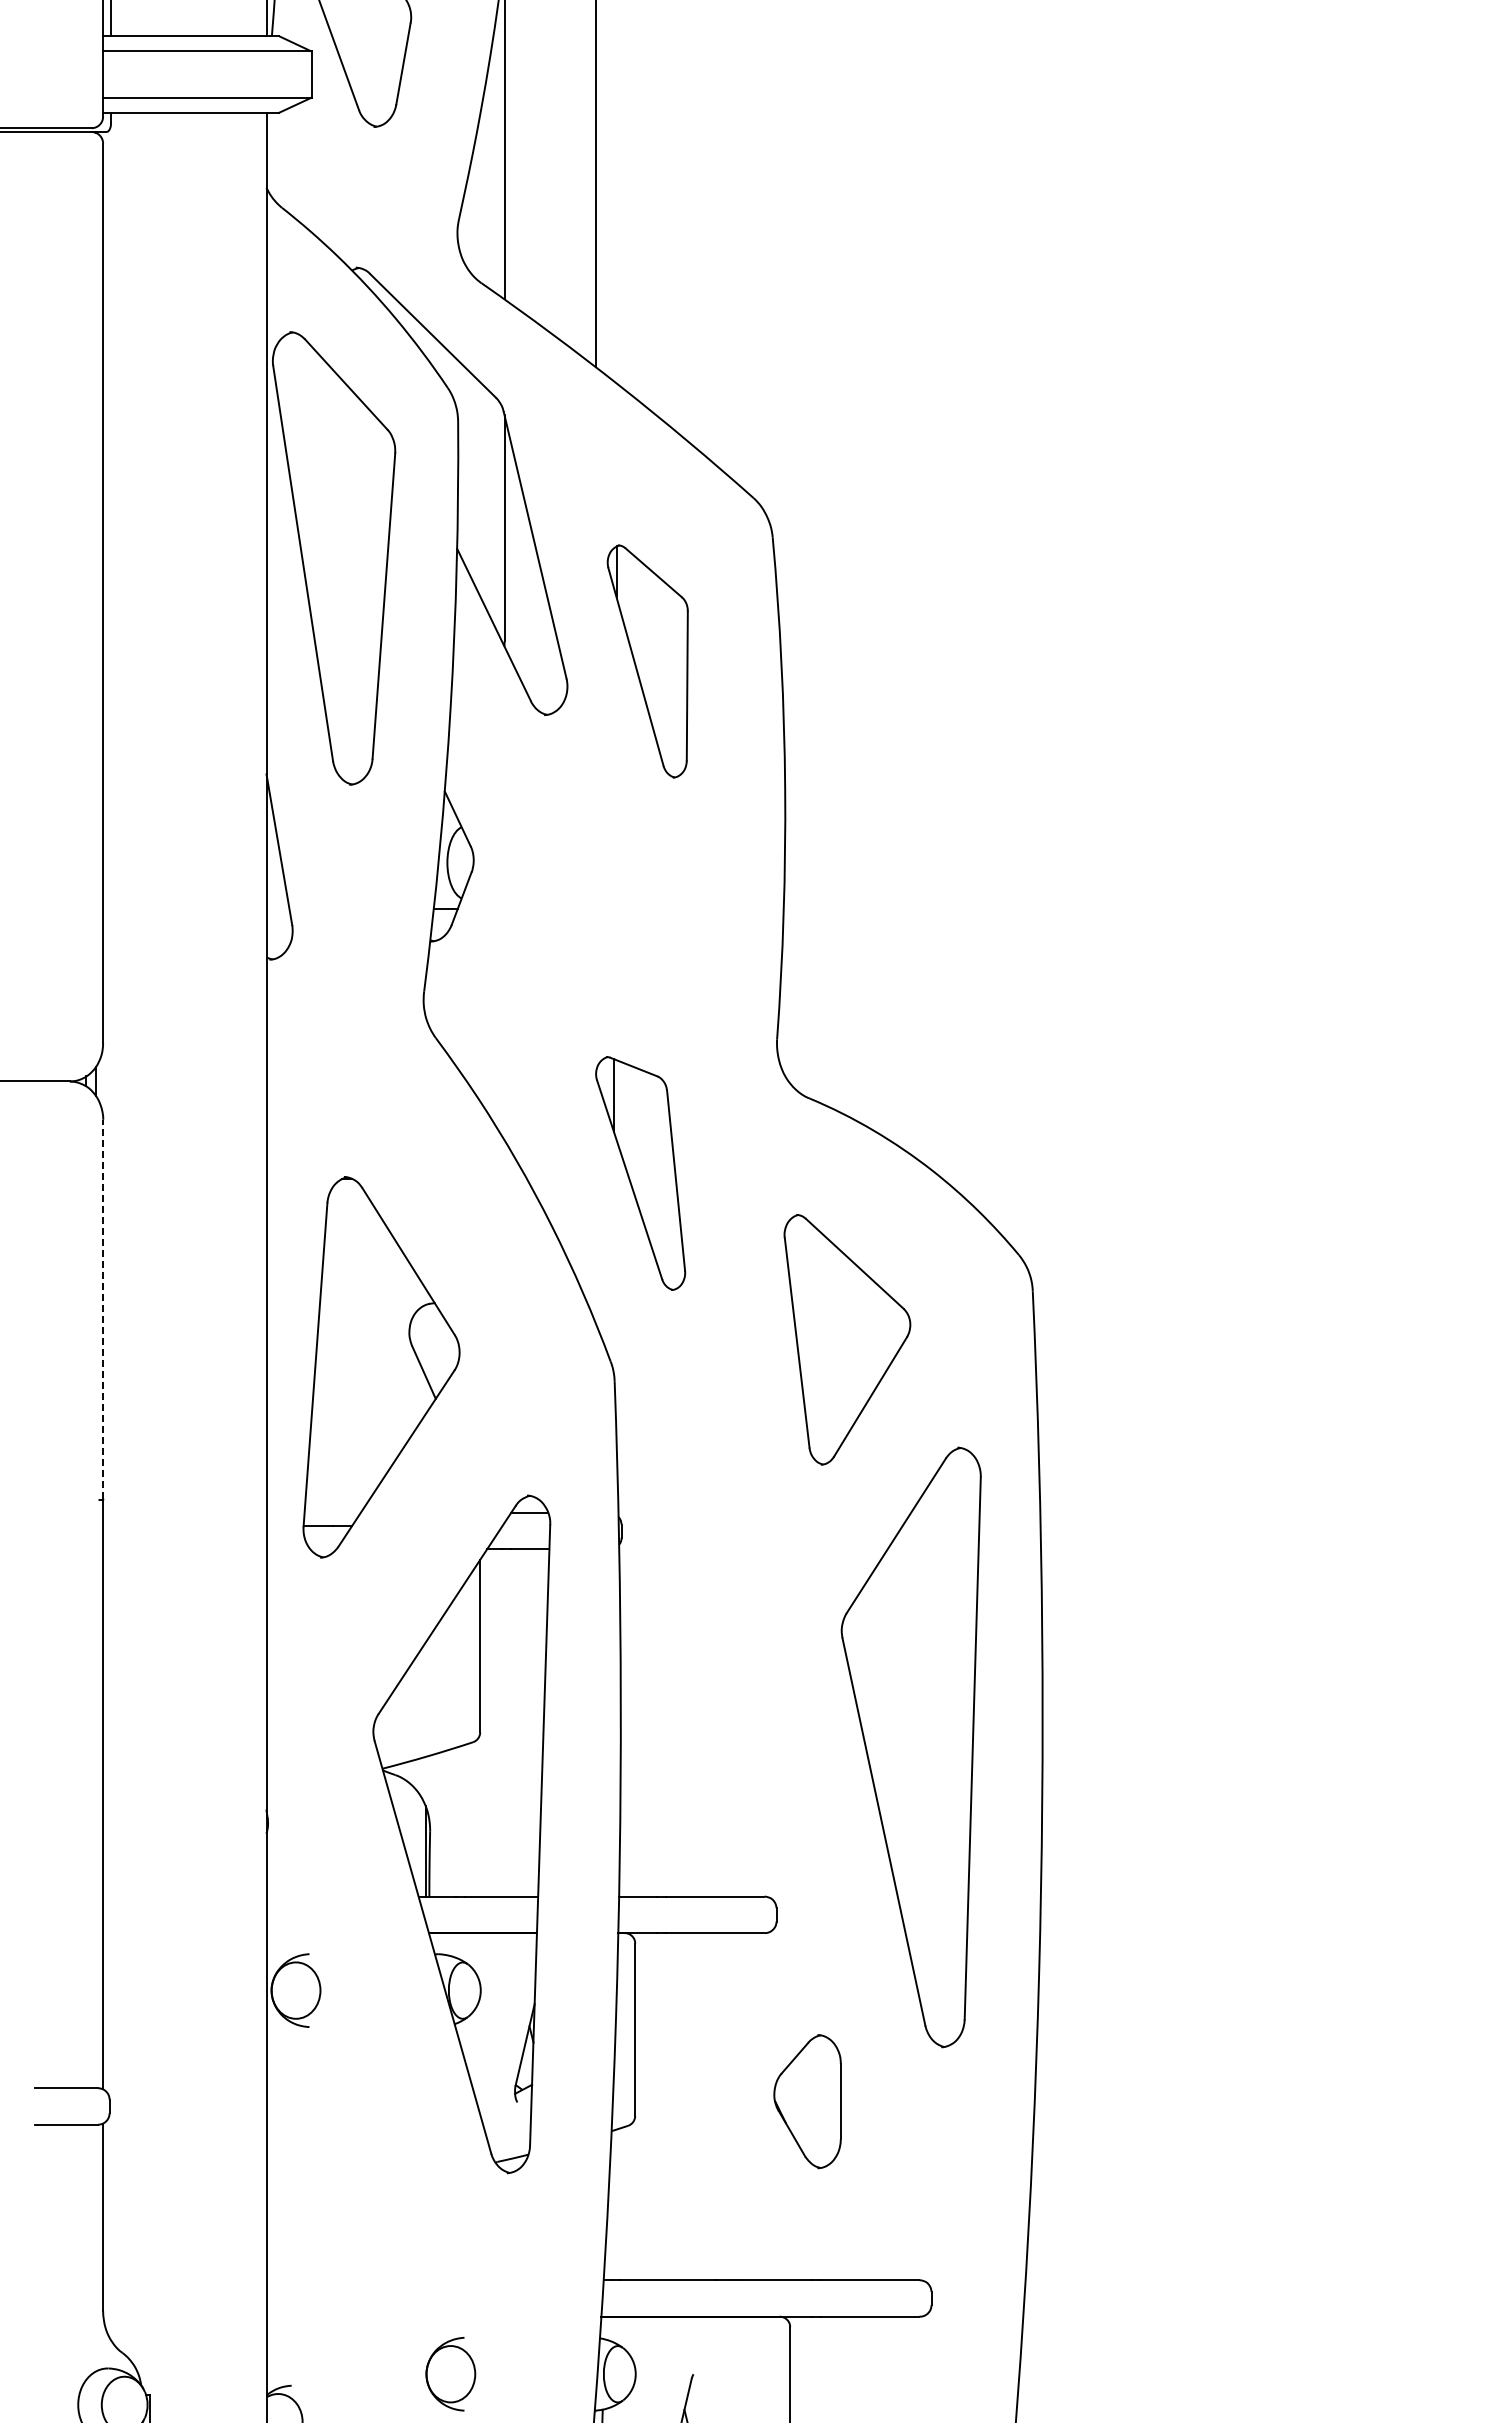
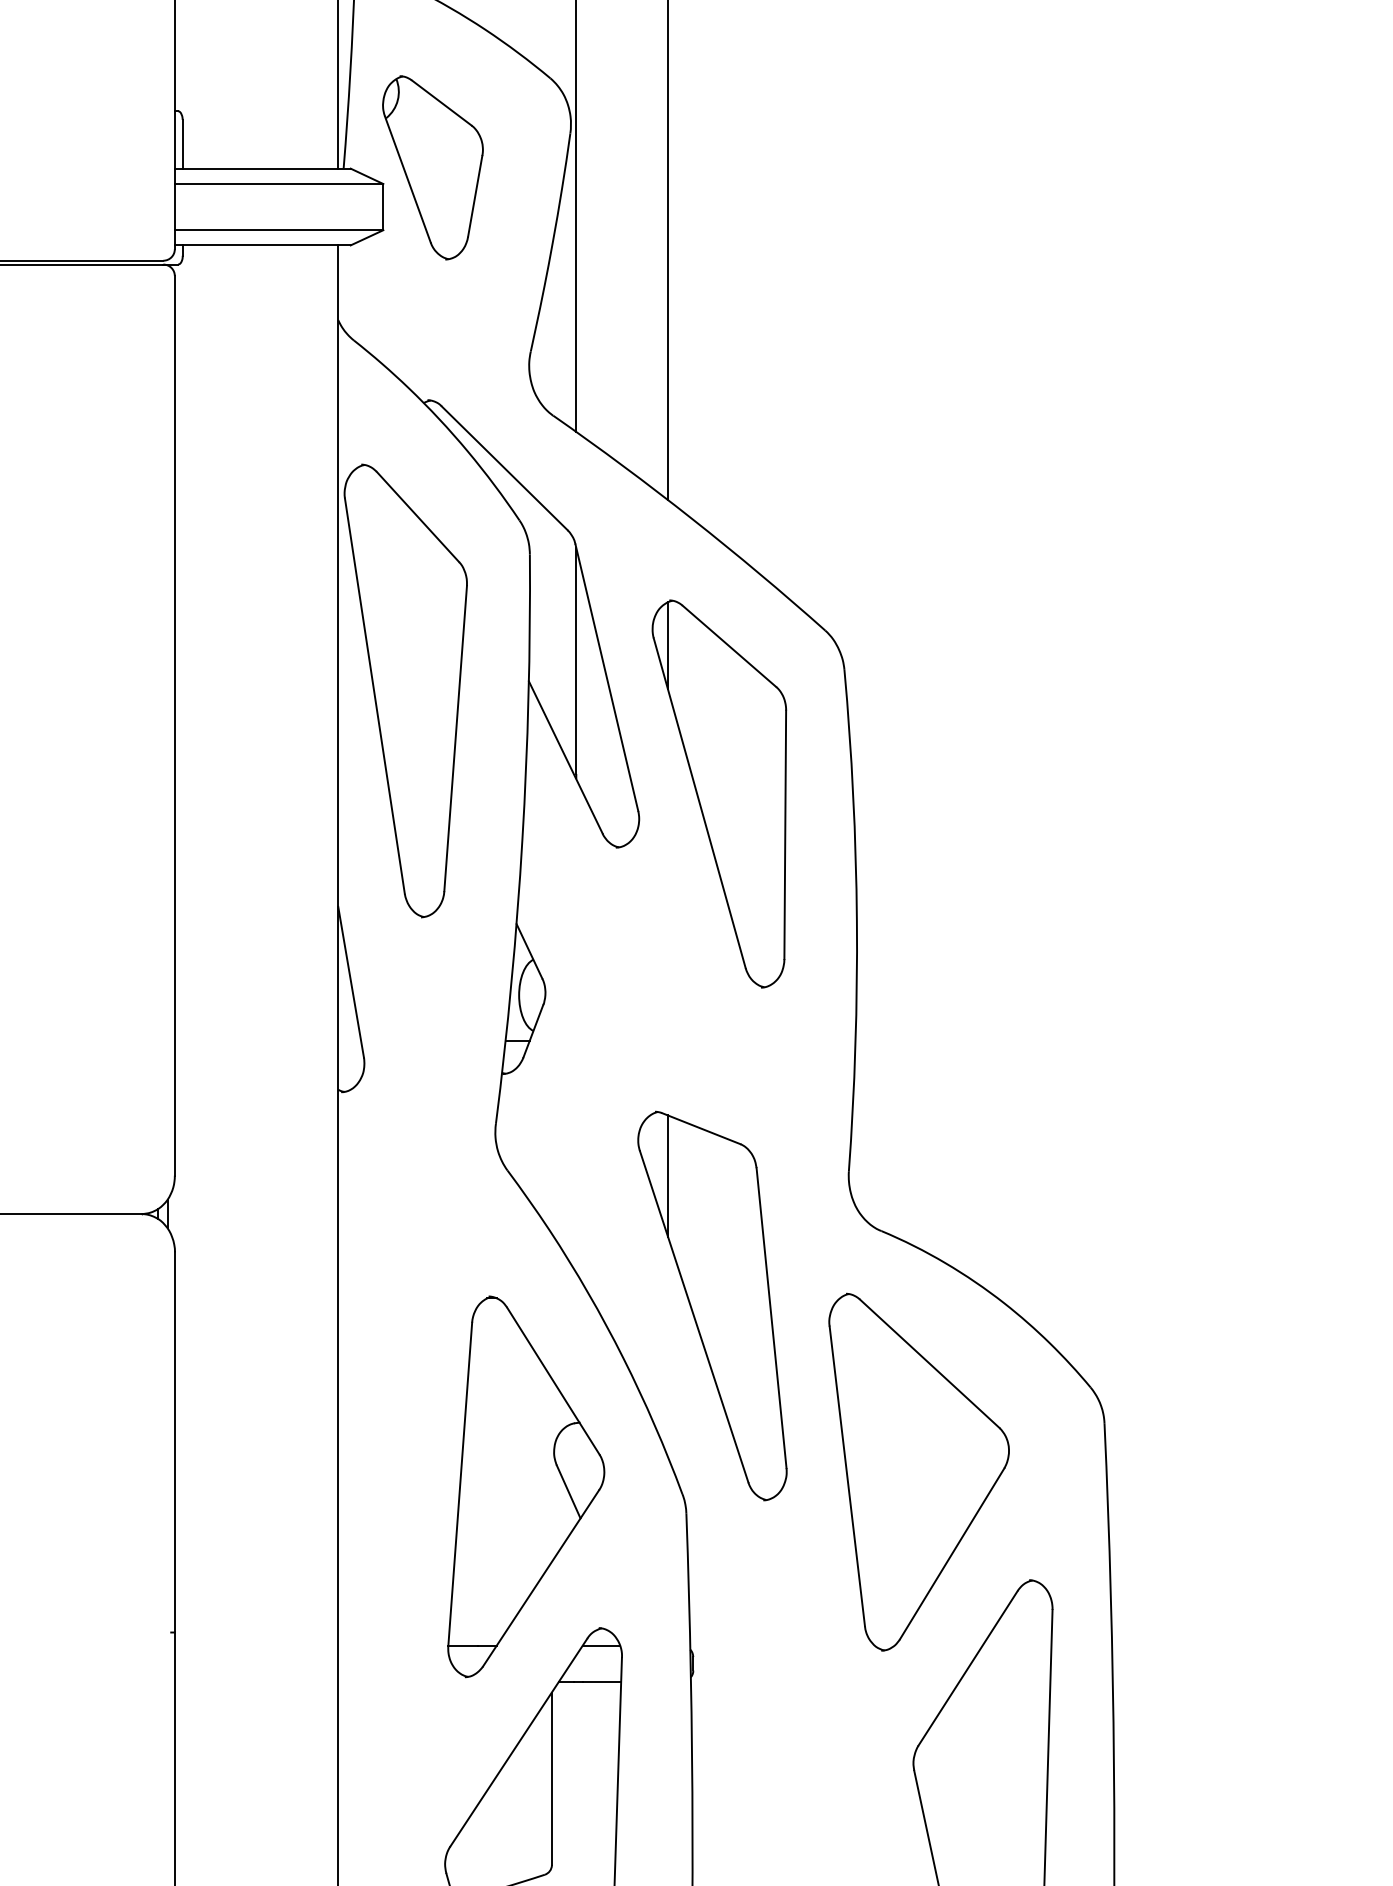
part: (647, 661) -> (719, 794), size x1.67
part: (640, 1173) -> (712, 1306), size x1.67
line: (103, 1308) -> (175, 1441), dashed -> solid
part: (847, 1339) -> (919, 1472), size x1.43
part: (381, 1367) -> (526, 1487), moved

